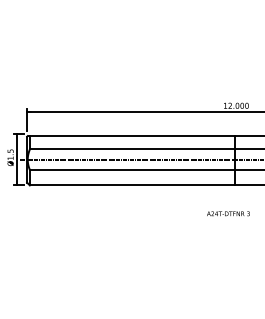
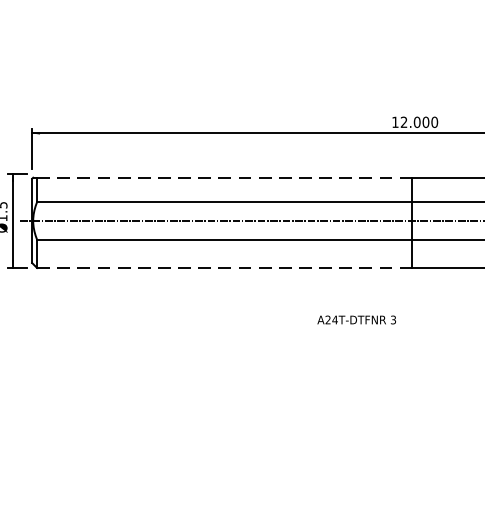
line: (132, 136) -> (225, 178), solid -> dashed
line: (132, 185) -> (225, 268), solid -> dashed
text: (228, 213) -> (356, 319), moved

